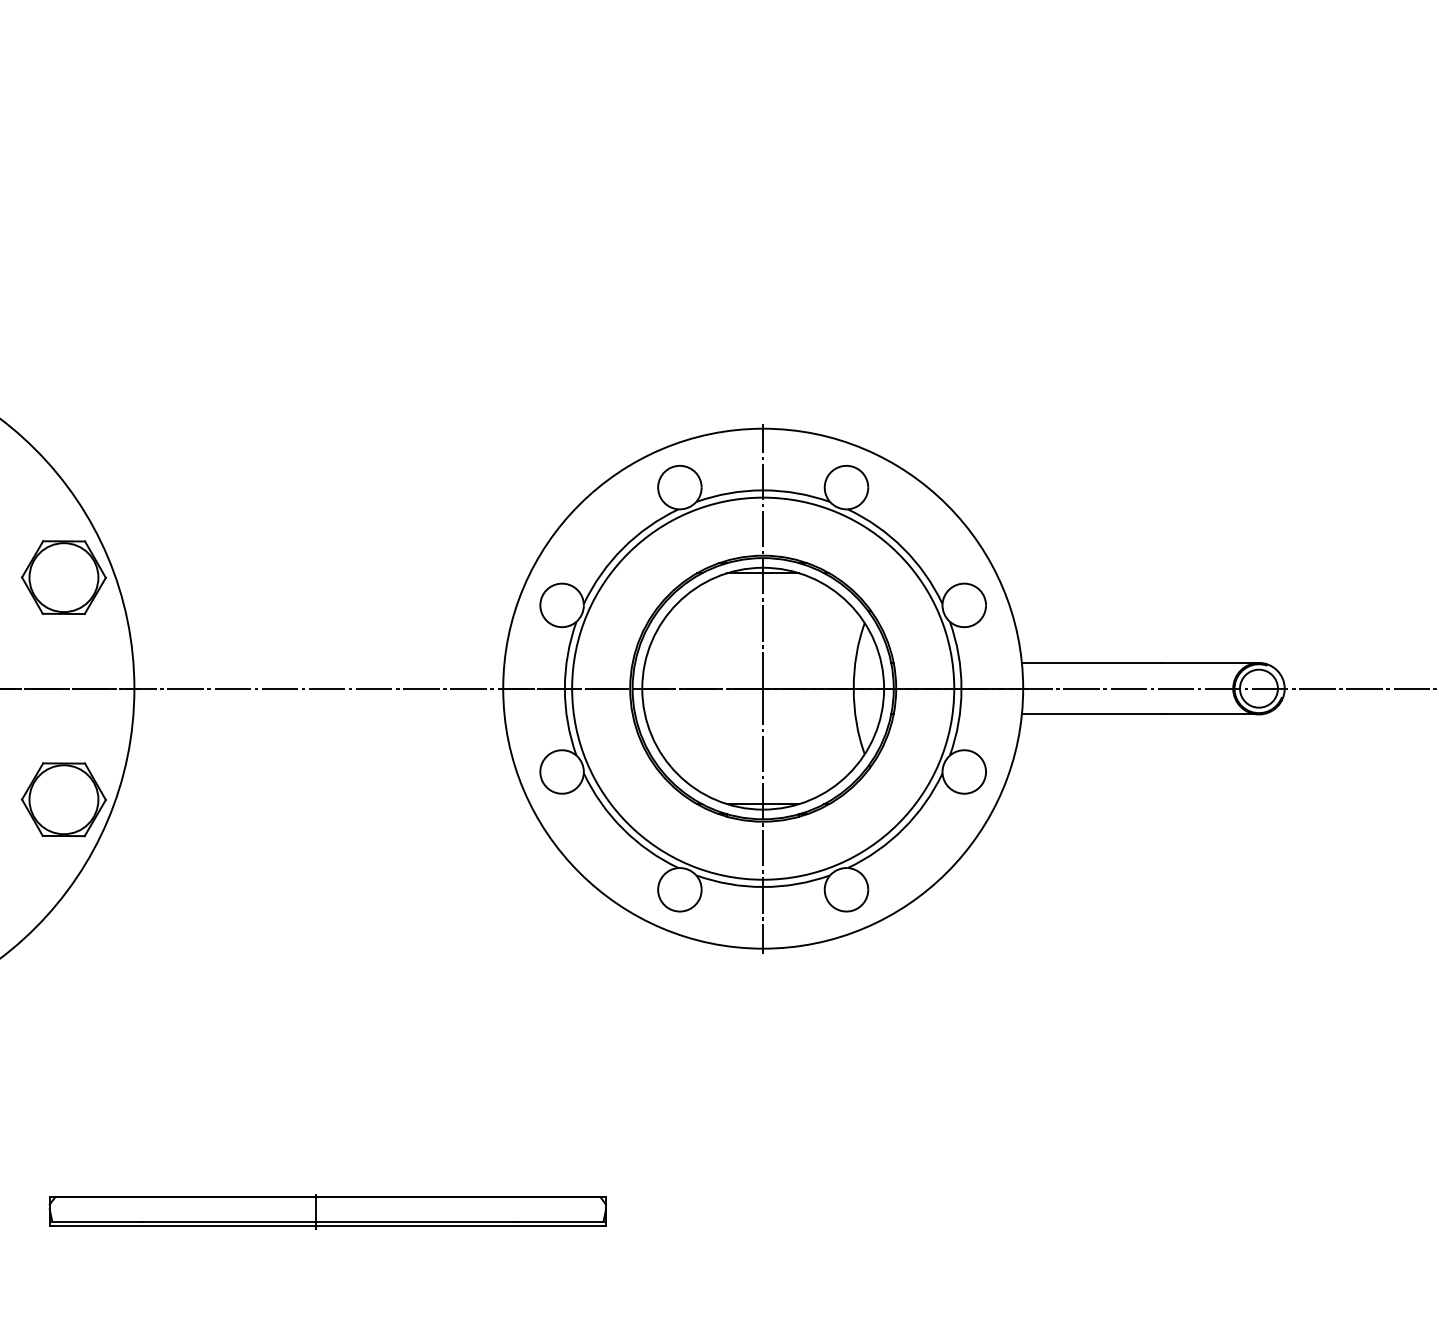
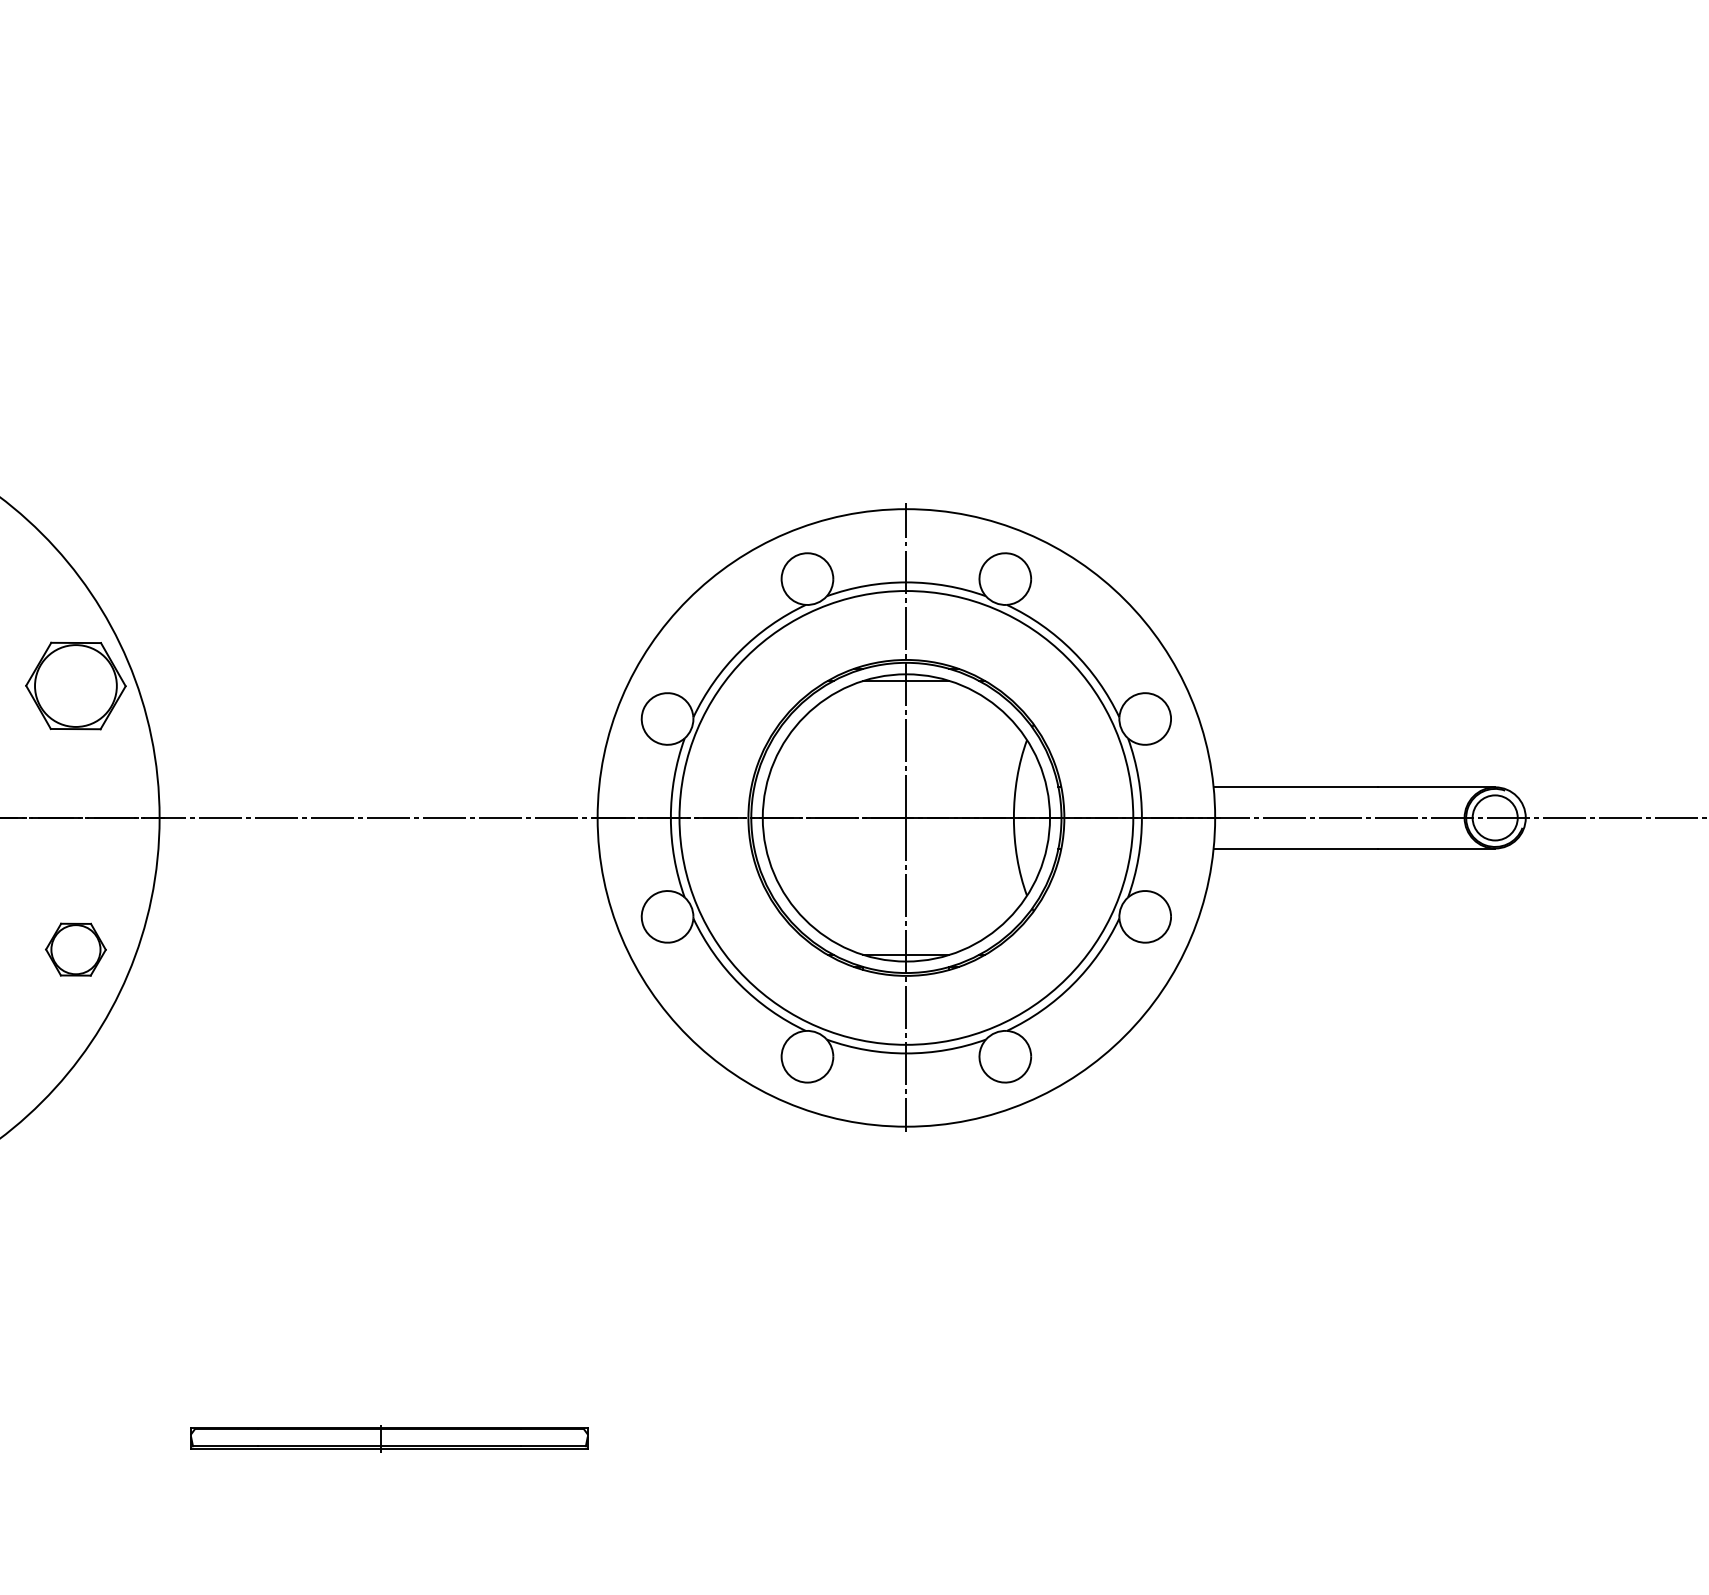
part: (63, 799) -> (75, 949), size x0.6
part: (327, 1212) -> (389, 1439), size x0.6

